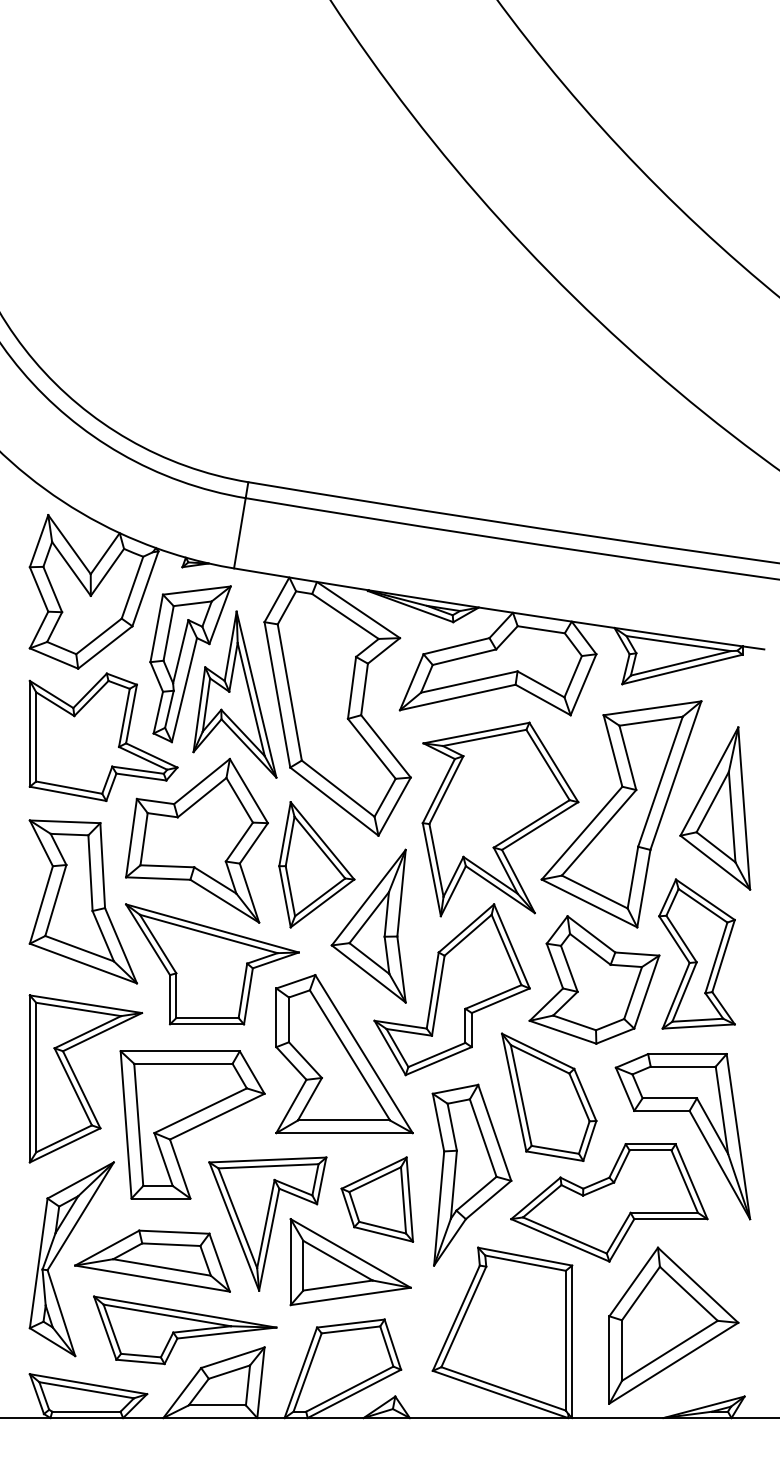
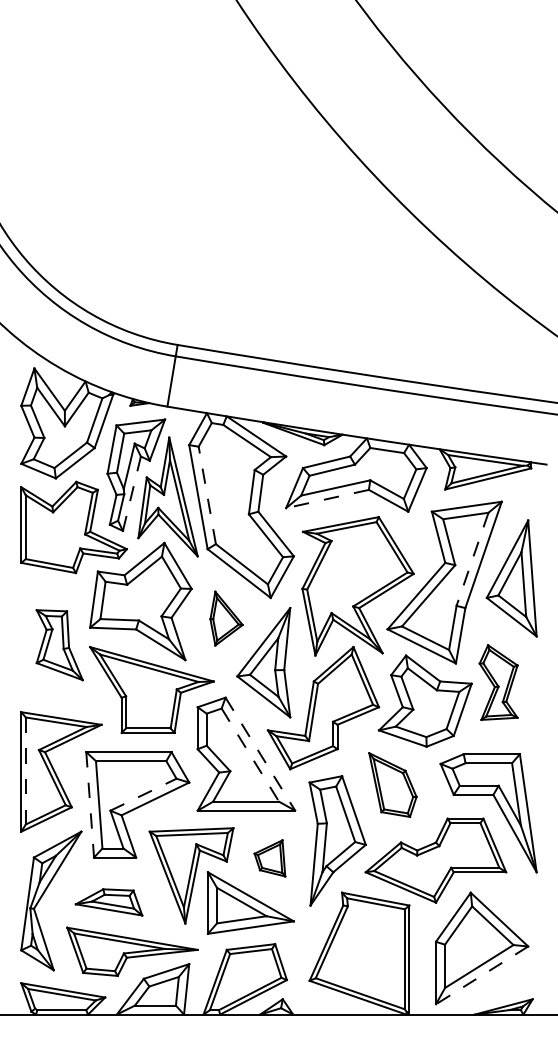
line: (185, 689) -> (132, 493), solid -> dashed
line: (290, 691) -> (207, 494), solid -> dashed
line: (457, 698) -> (327, 499), solid -> dashed
line: (660, 782) -> (472, 559), solid -> dashed
part: (316, 864) -> (226, 618), size x0.6
part: (83, 900) -> (59, 644), size x0.6
part: (696, 953) -> (498, 682), size x0.7
line: (364, 1054) -> (260, 754), solid -> dashed
line: (350, 1055) -> (250, 755), solid -> dashed
line: (35, 1078) -> (25, 771), solid -> dashed
part: (548, 1096) -> (392, 784), size x0.7
line: (200, 1110) -> (143, 794), solid -> dashed
line: (126, 1124) -> (90, 804), solid -> dashed
part: (376, 1199) -> (269, 858), size x0.6
part: (151, 1261) -> (108, 902), size x0.6
line: (672, 1363) -> (481, 975), solid -> dashed

